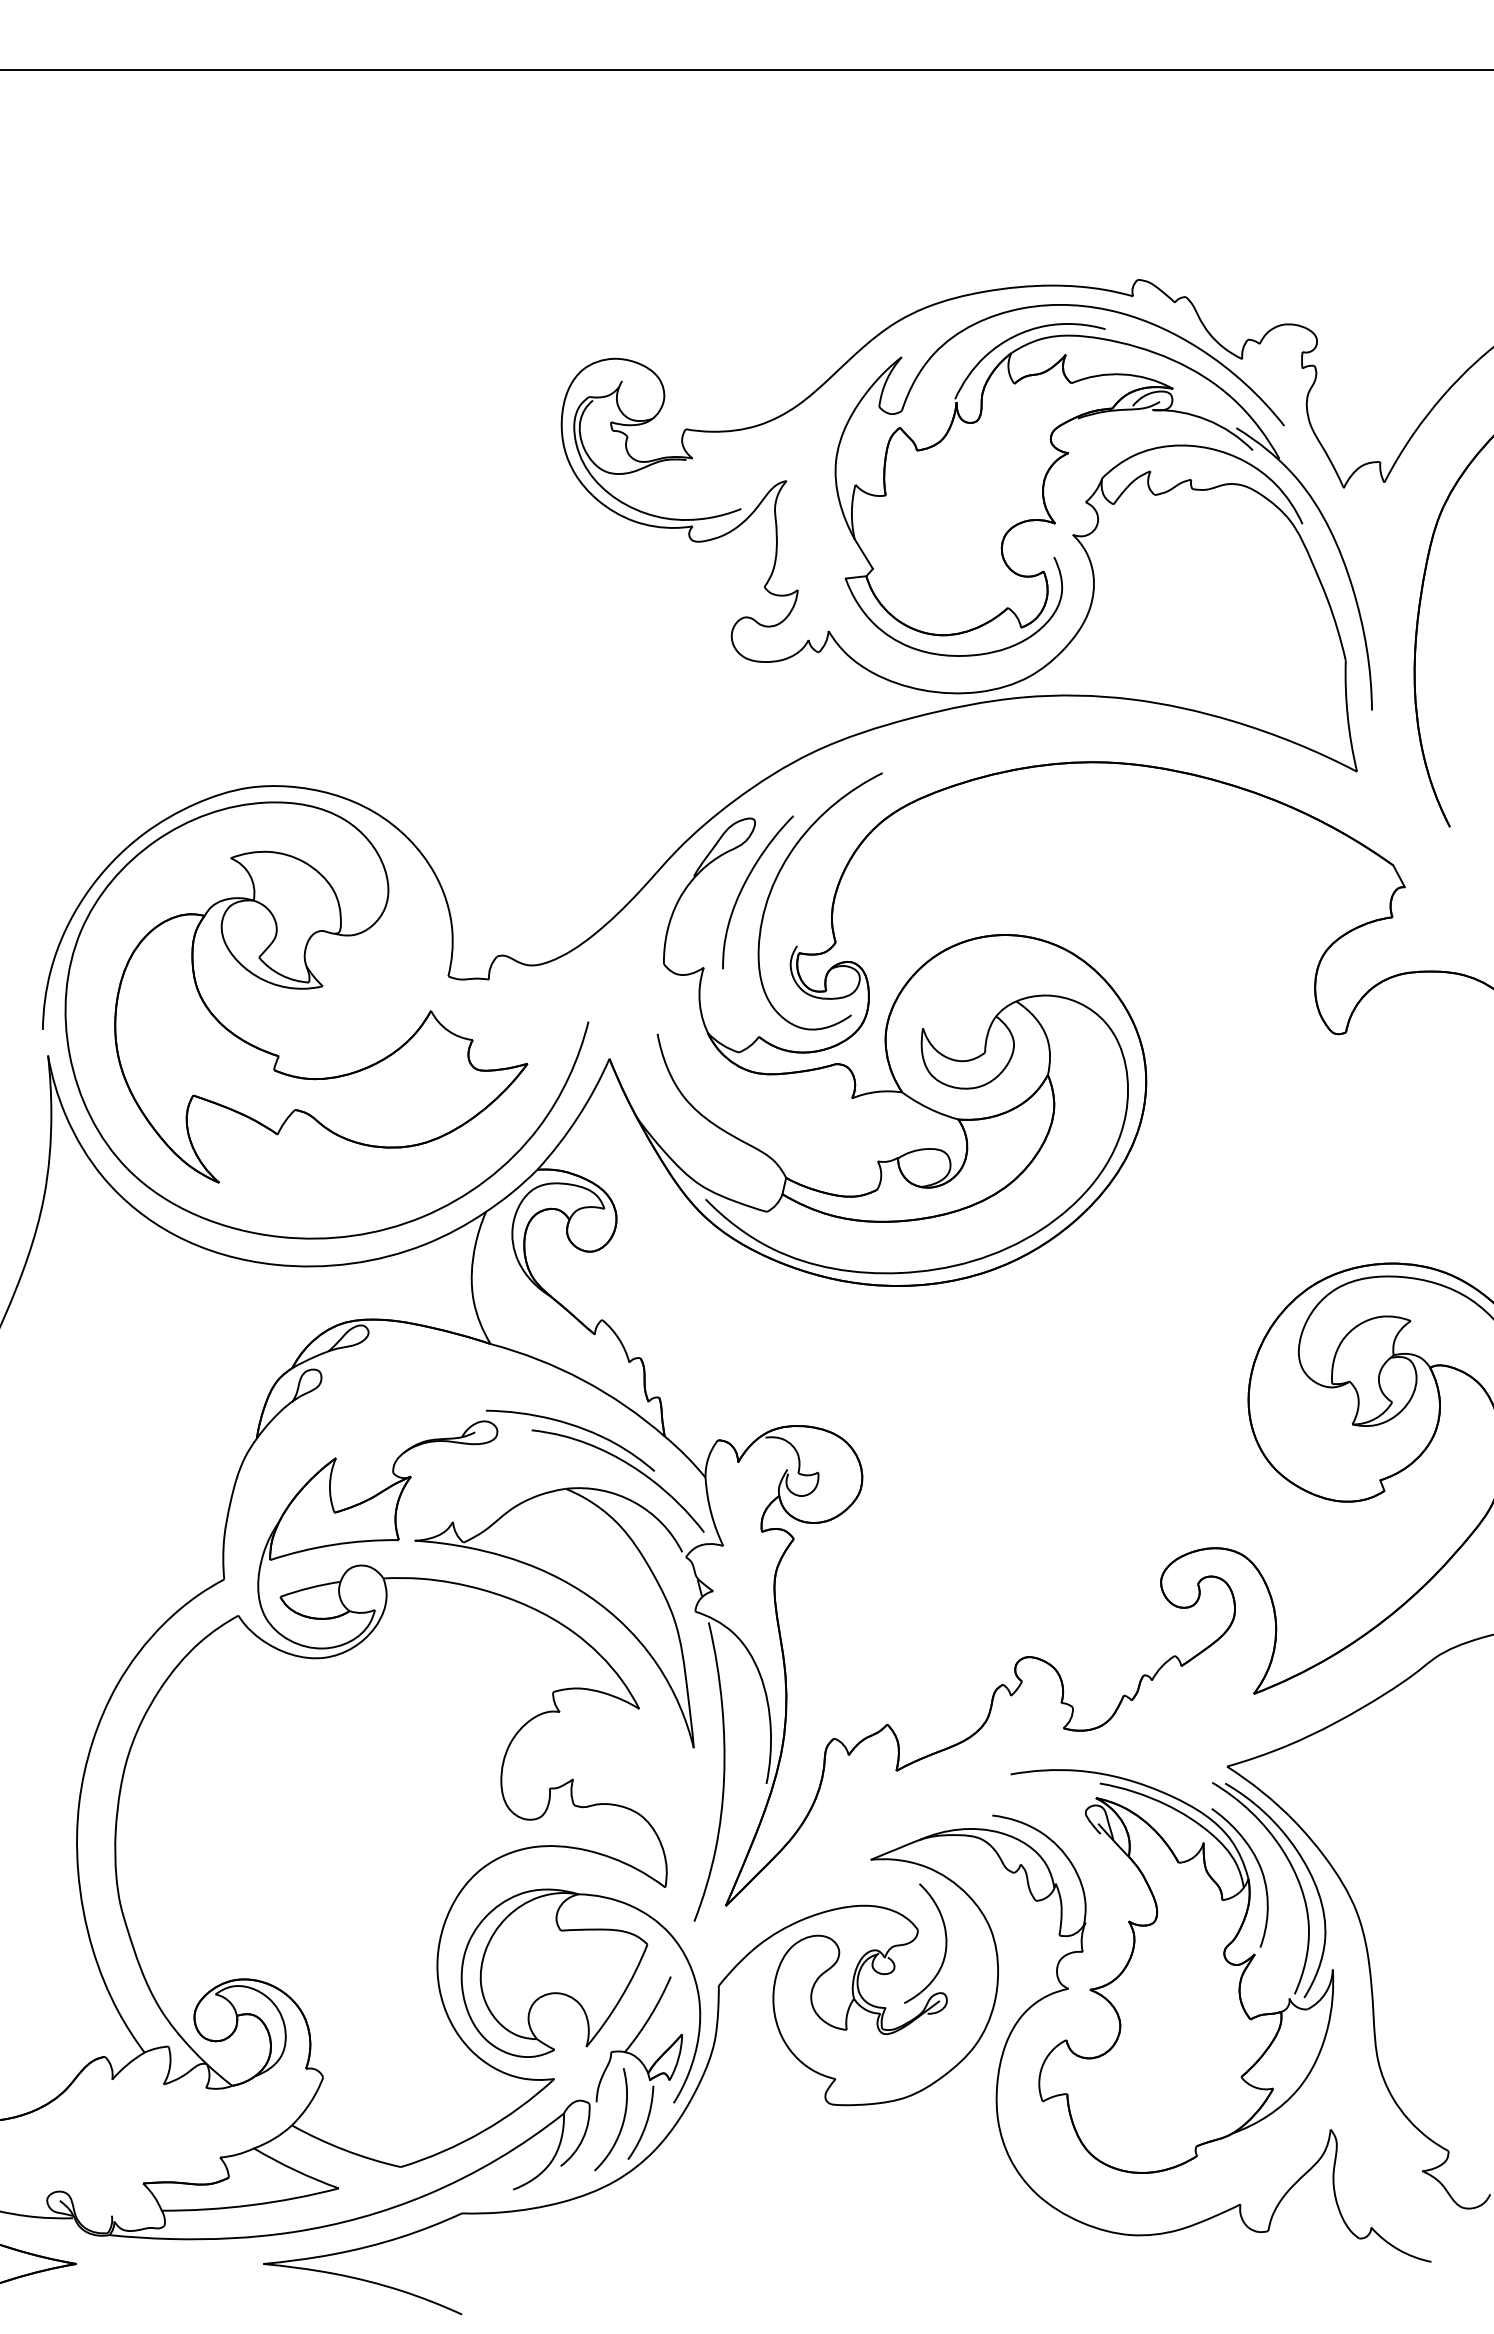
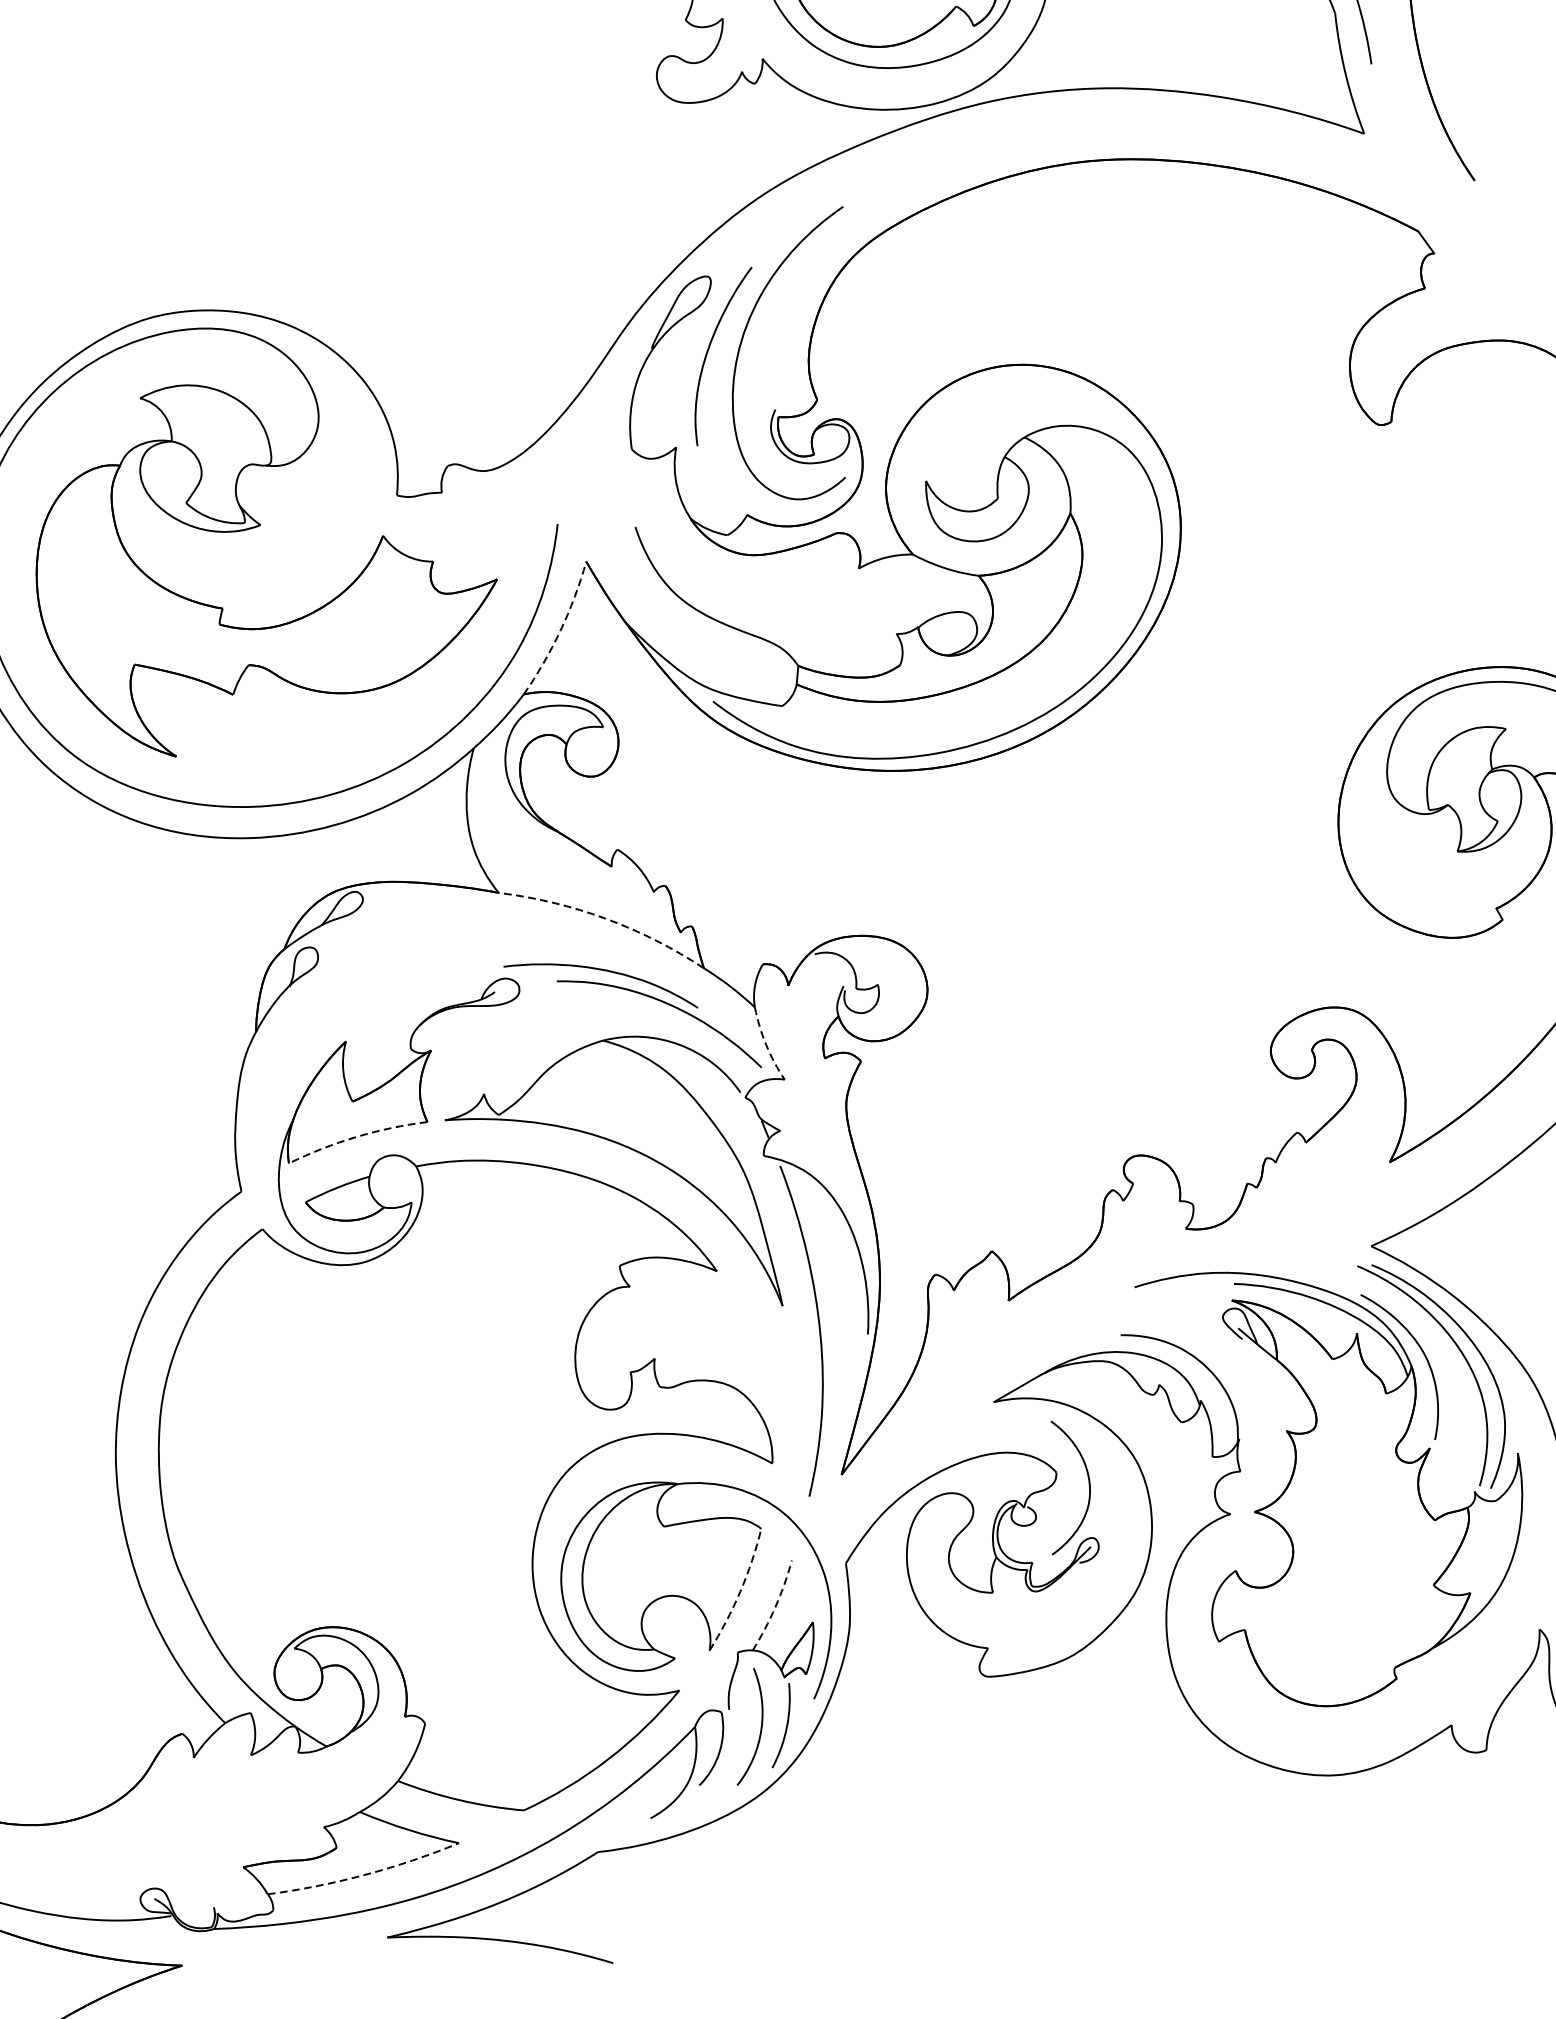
arc: (578, 1117) -> (561, 630), solid -> dashed
arc: (583, 1380) -> (606, 918), solid -> dashed
arc: (711, 1512) -> (766, 1044), solid -> dashed
arc: (333, 1544) -> (356, 1136), solid -> dashed
arc: (620, 1998) -> (739, 1592), solid -> dashed
arc: (650, 2016) -> (775, 1607), solid -> dashed
arc: (251, 2205) -> (365, 1875), solid -> dashed

